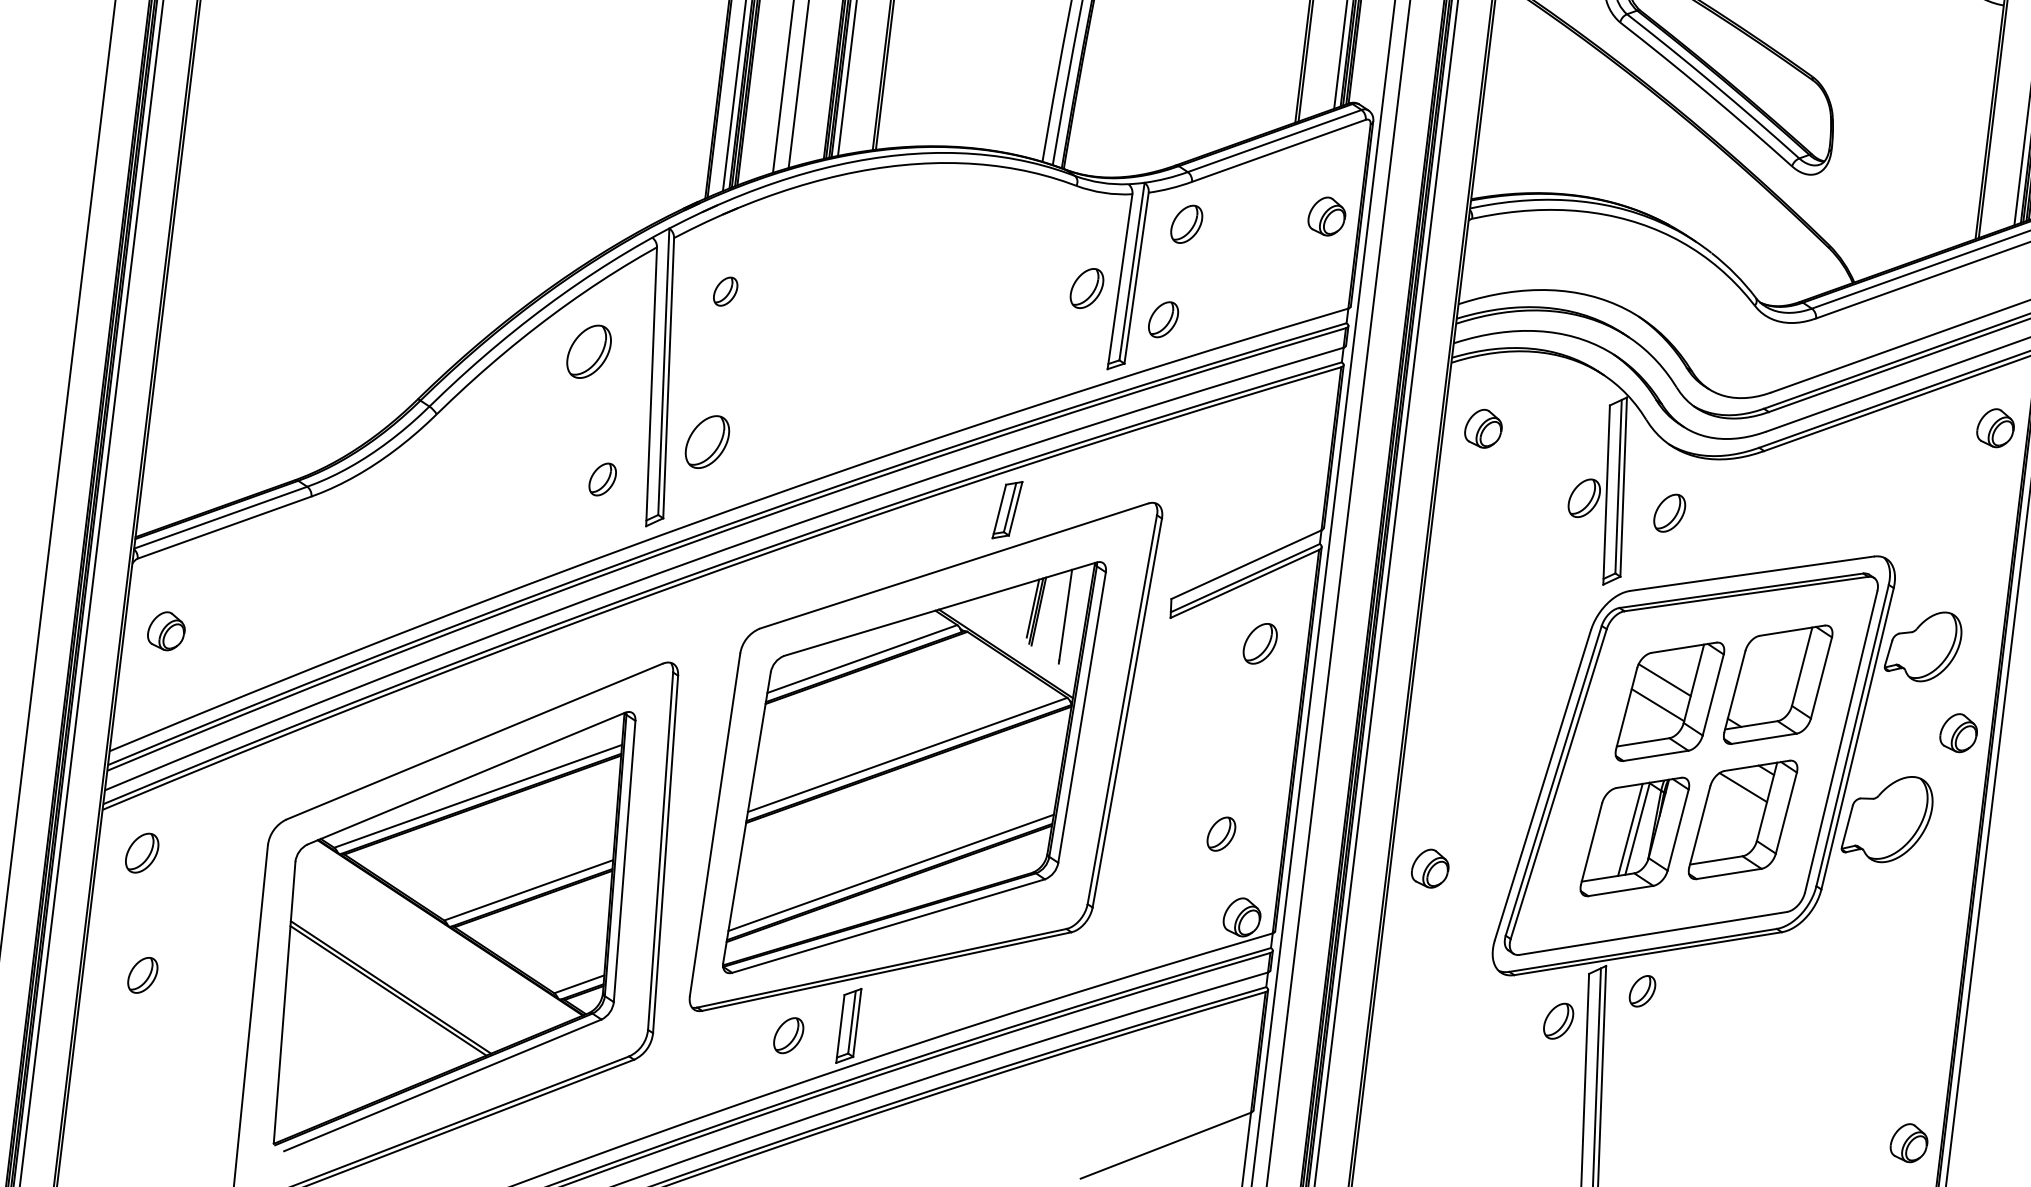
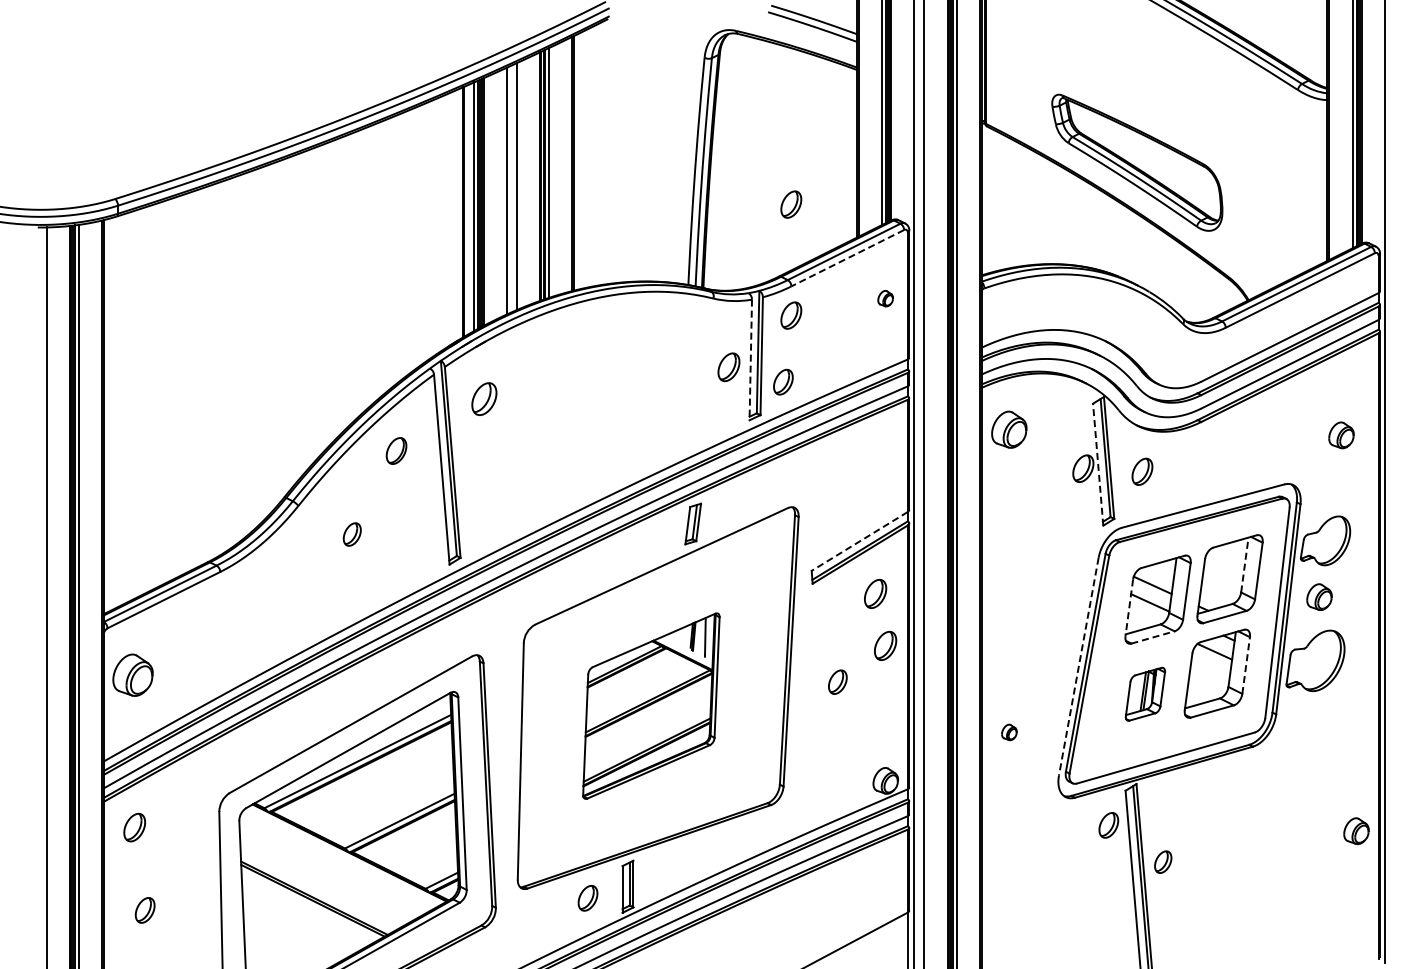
part: (1206, 62) -> (791, 204), added
line: (1278, 151) -> (847, 258), solid -> dashed
part: (1326, 216) -> (885, 298), size x0.6
line: (1119, 282) -> (750, 360), solid -> dashed
part: (724, 290) -> (483, 398), size x1.6
part: (589, 350) -> (396, 450), size x0.7
part: (1483, 428) -> (1009, 429), size x1.4
part: (1995, 428) -> (1341, 435), moved
part: (707, 442) -> (484, 502), removed
part: (601, 479) -> (351, 534), moved
line: (1607, 494) -> (1098, 464), solid -> dashed
line: (1246, 564) -> (859, 541), solid -> dashed
part: (165, 630) -> (132, 674), size x1.6
line: (1801, 667) -> (1244, 565), solid -> dashed
line: (1627, 708) -> (1129, 607), solid -> dashed
part: (1265, 720) -> (885, 645), added
part: (1958, 732) -> (1319, 596), moved
line: (1656, 755) -> (1153, 637), solid -> dashed
part: (914, 766) -> (651, 705), size x0.6
line: (1542, 784) -> (1078, 666), solid -> dashed
line: (1786, 813) -> (1246, 665), solid -> dashed
part: (1221, 833) -> (837, 681), moved
part: (1634, 837) -> (1145, 694), size x0.6
part: (1430, 868) -> (1009, 732), size x0.6
part: (1643, 990) -> (1163, 861), moved
part: (1909, 1142) -> (1356, 830), moved

